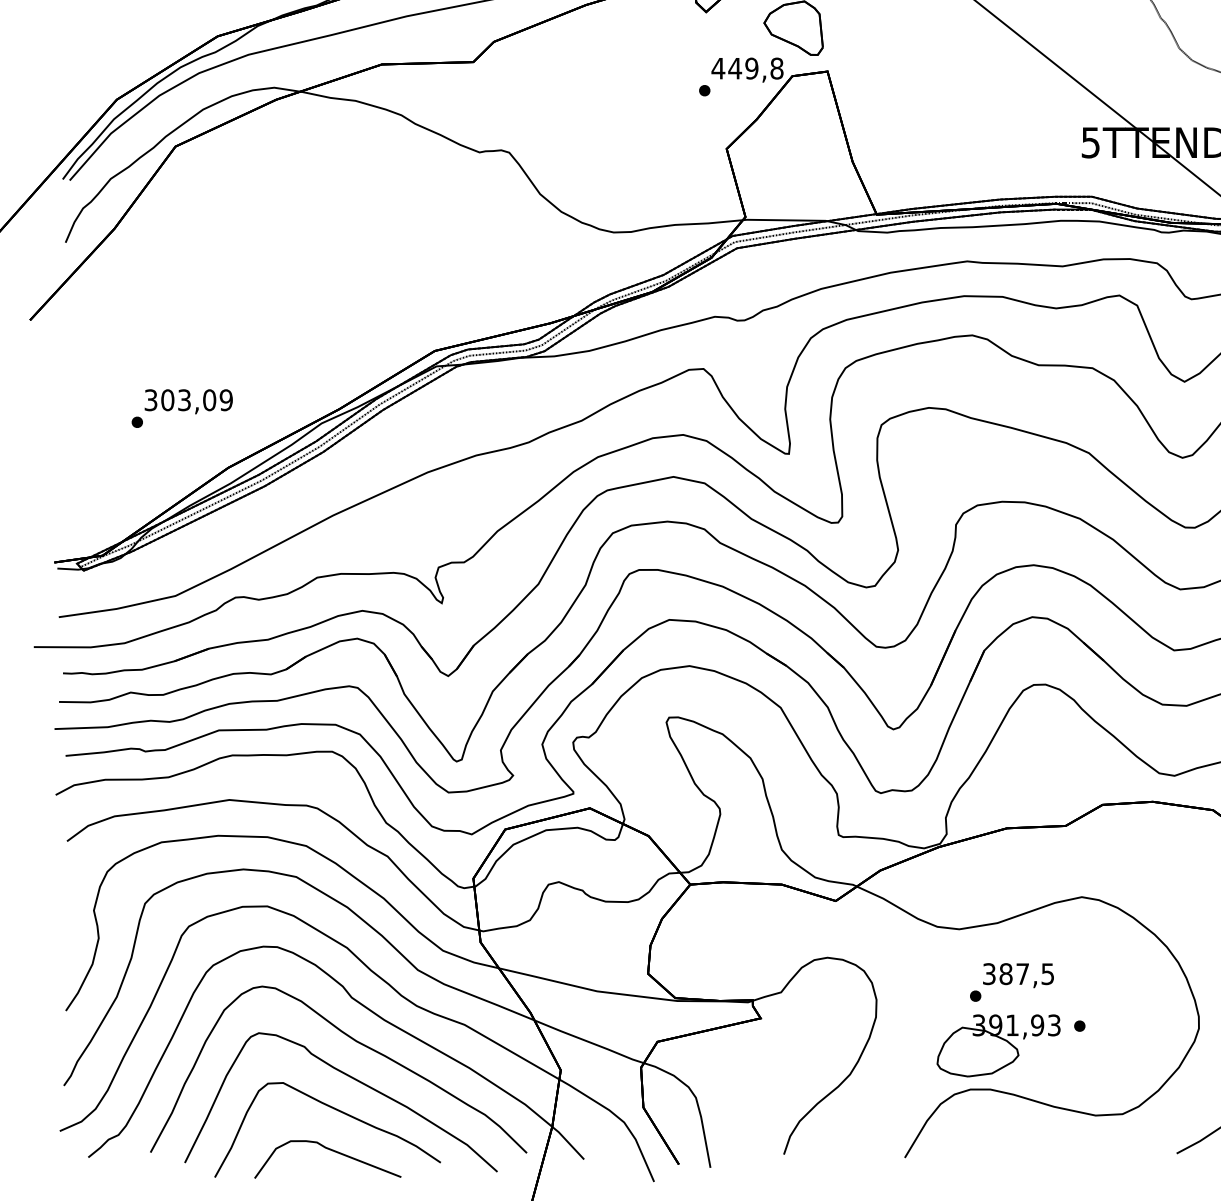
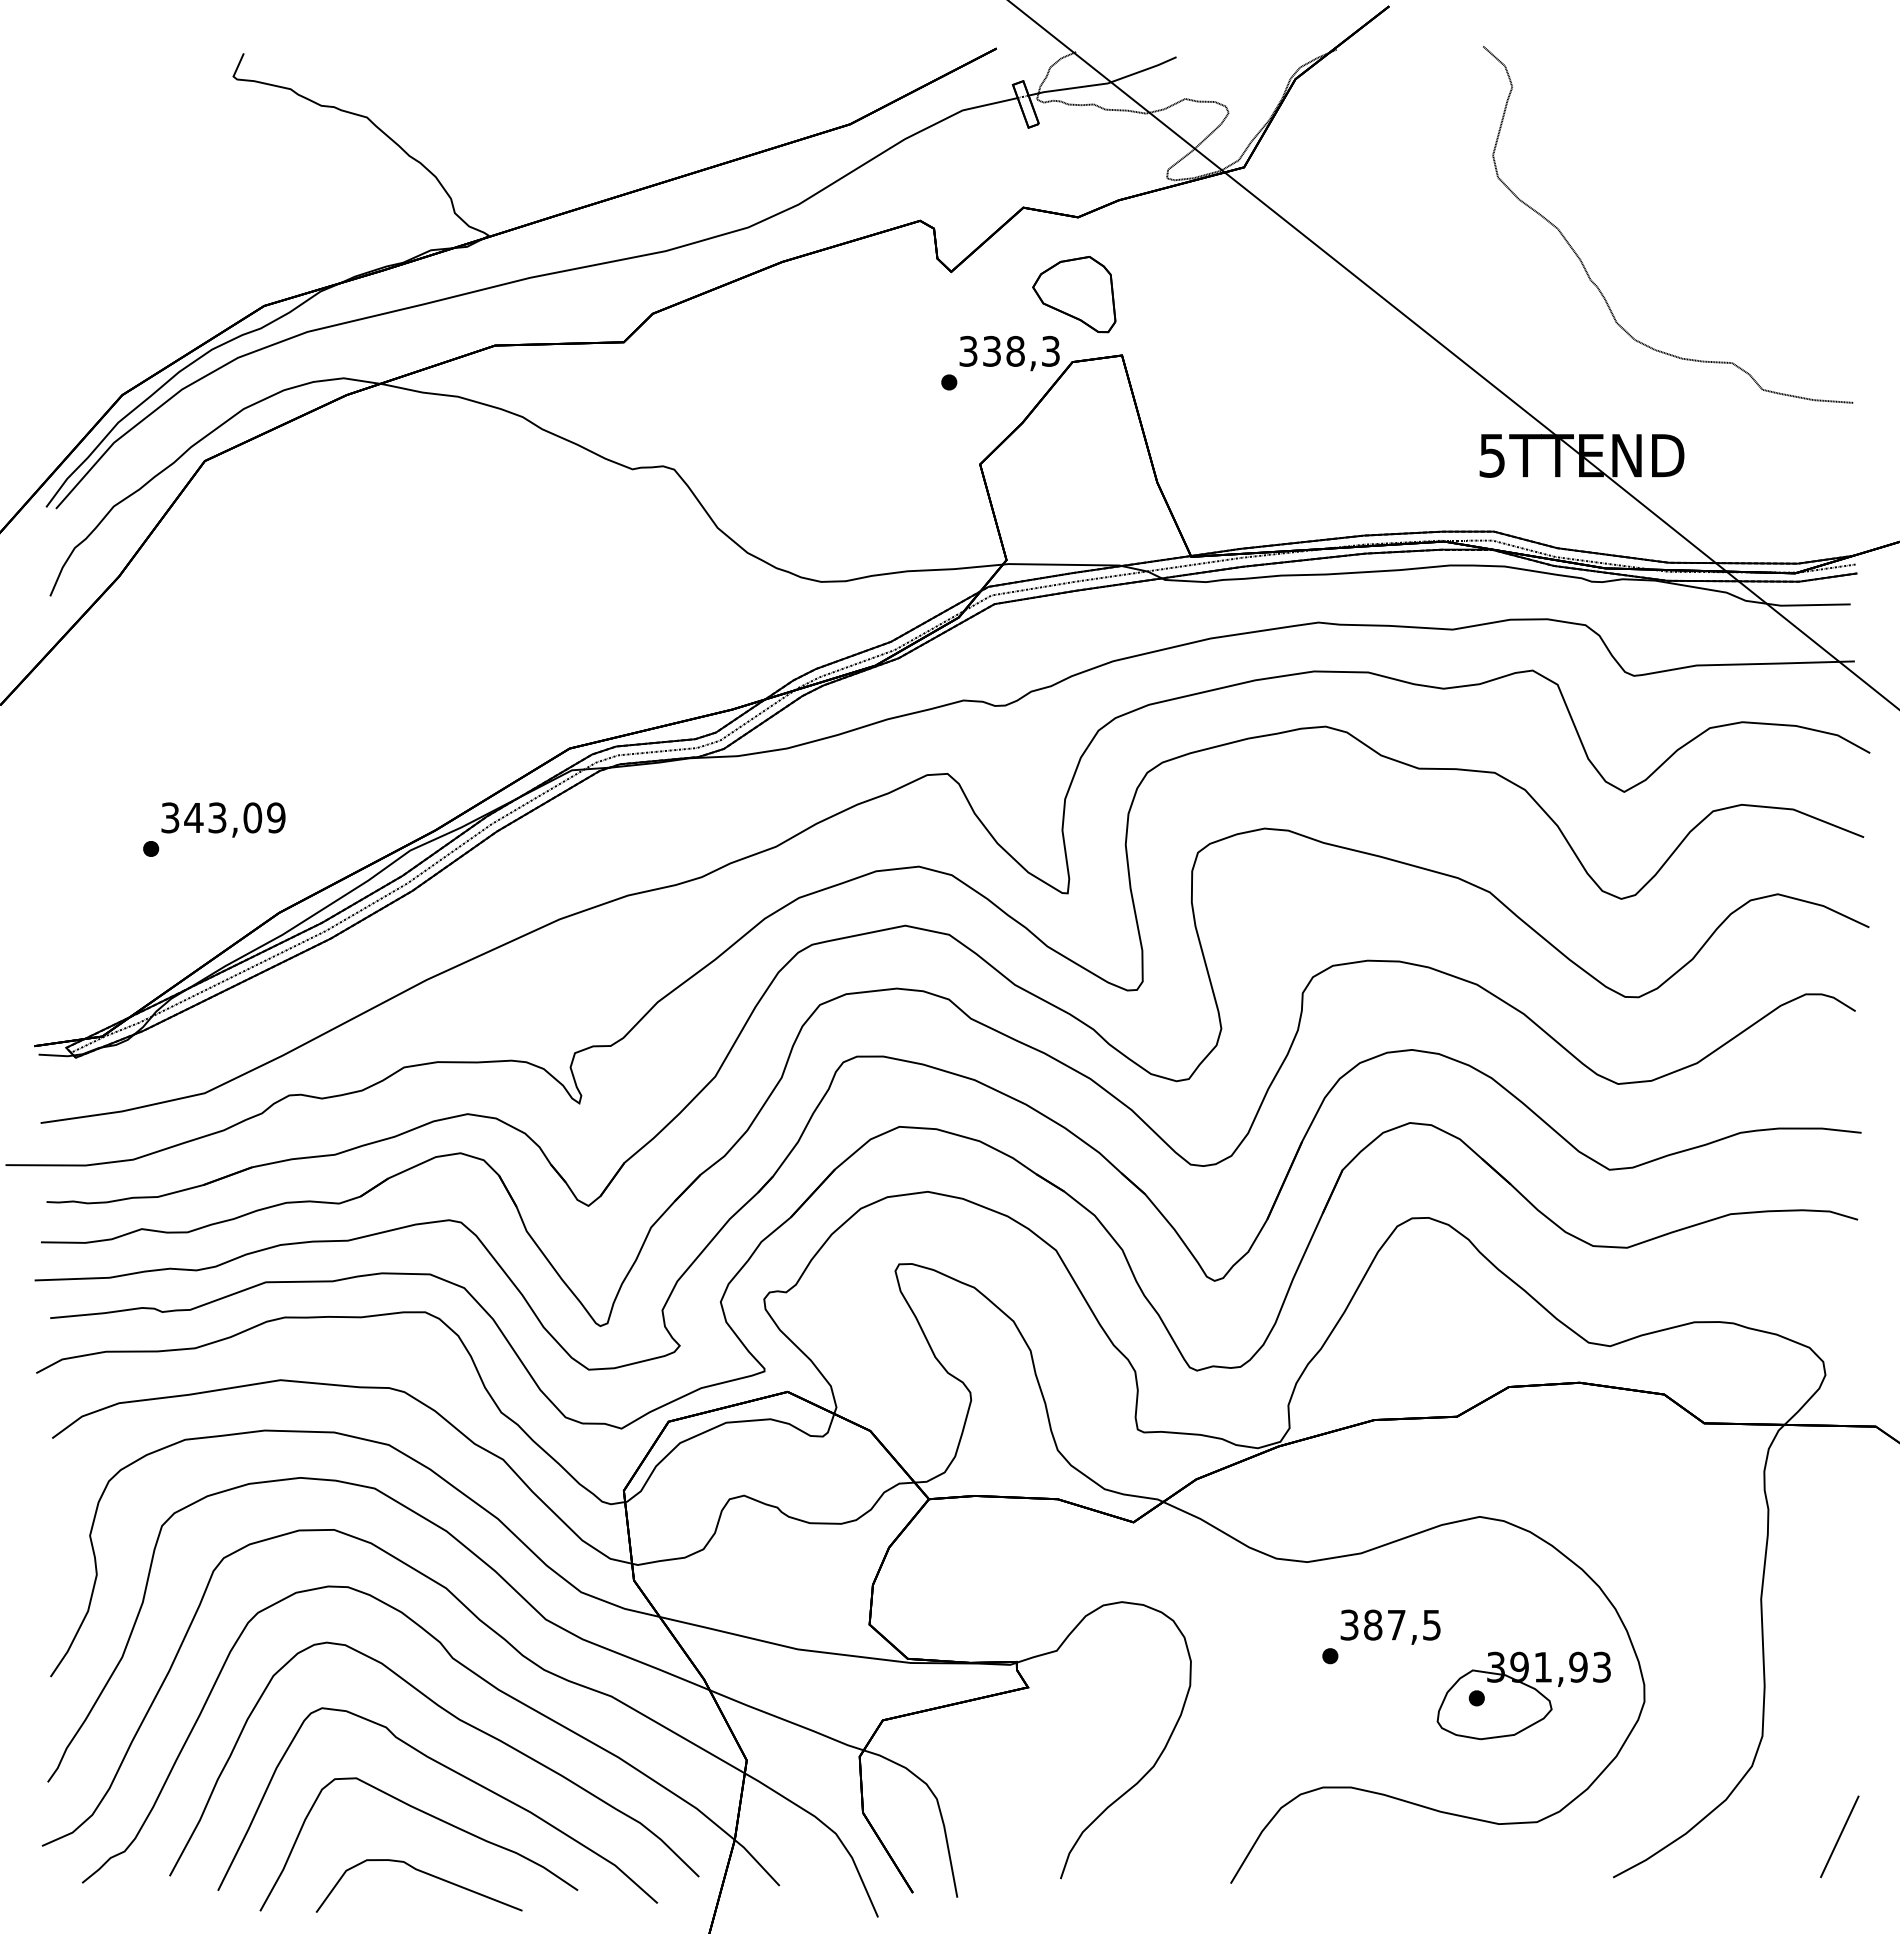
text: (747, 67) -> (1009, 350), 449,8 -> 338,3
text: (167, 399) -> (193, 817), 303,09 -> 343,09
part: (998, 1045) -> (1523, 1695), moved

